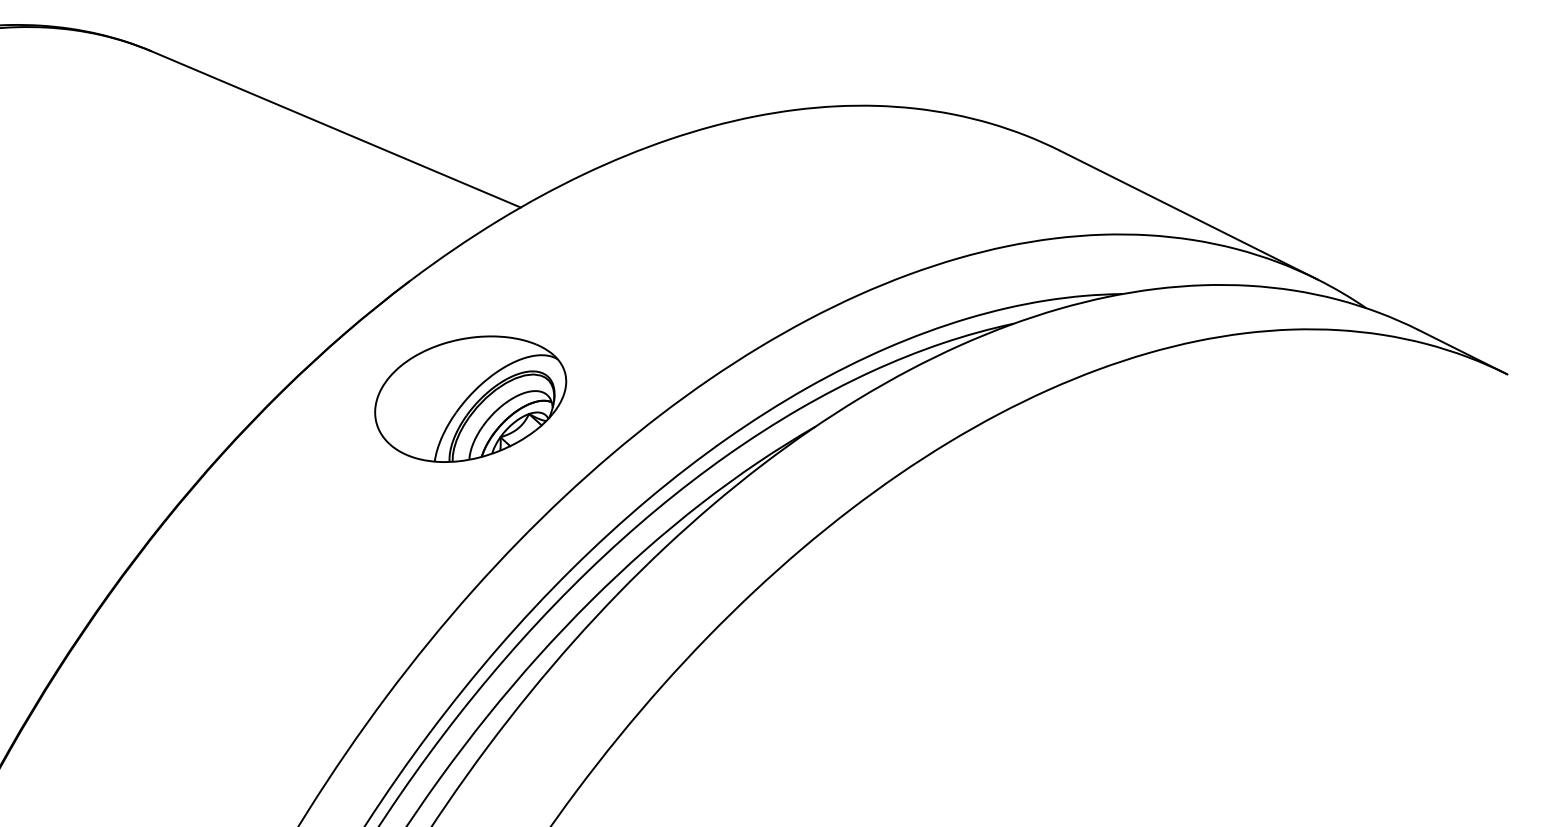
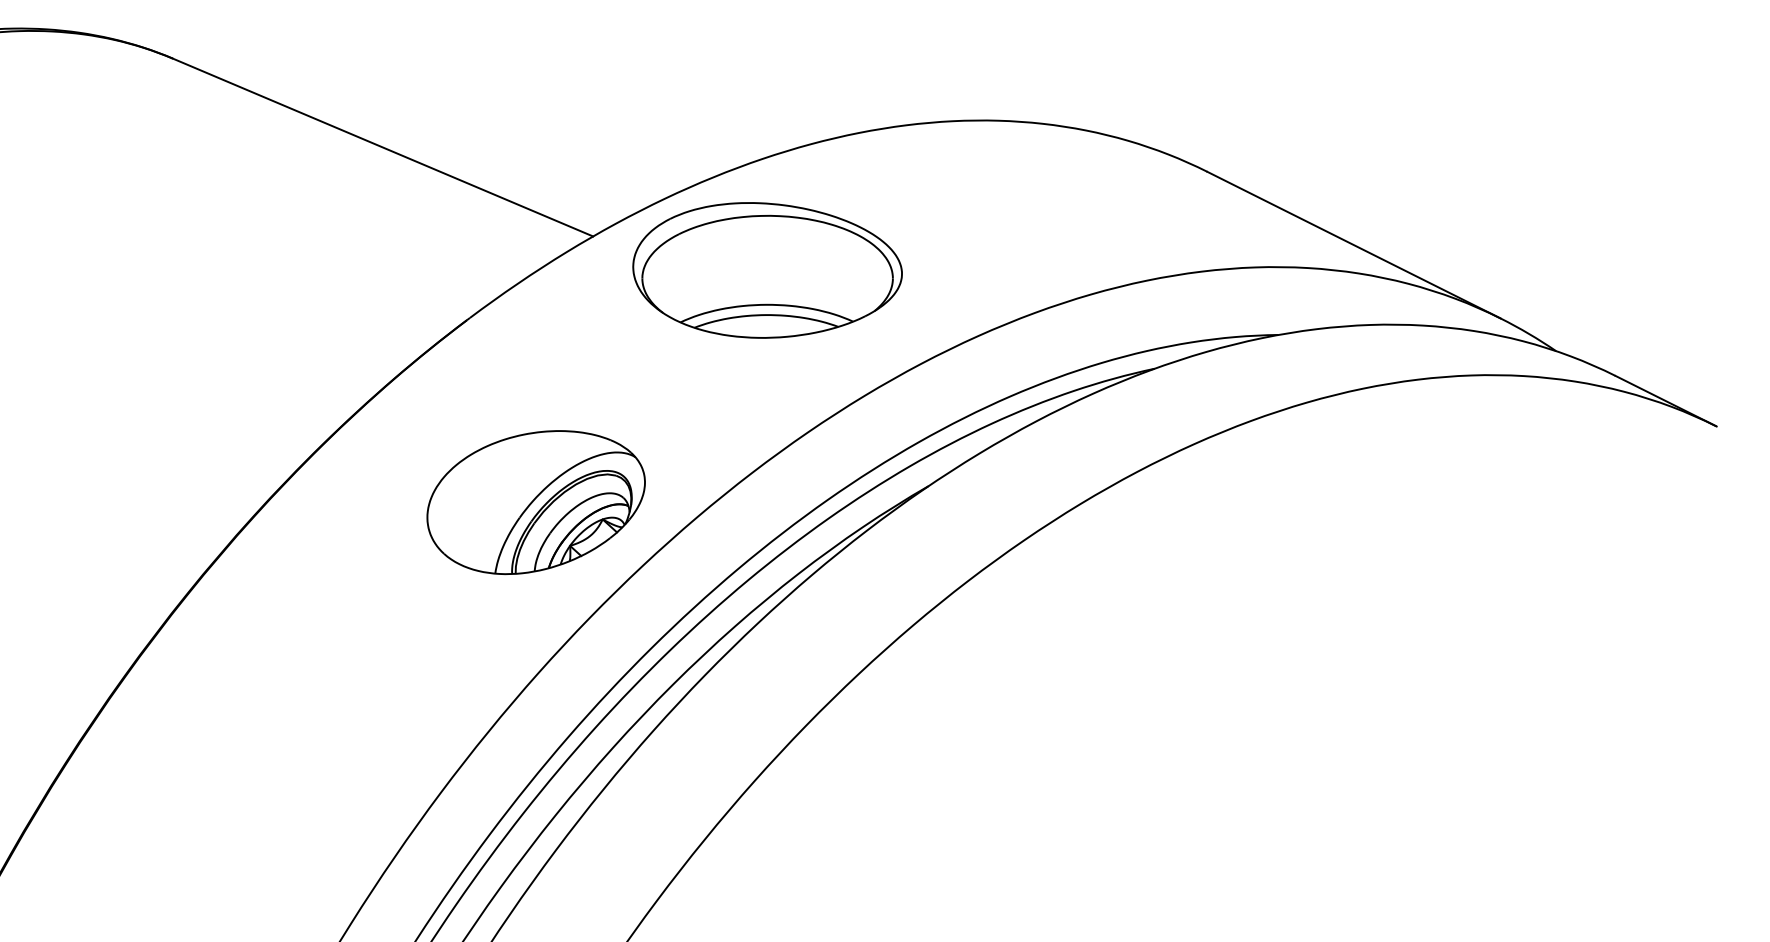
part: (673, 237) -> (767, 270), added
part: (470, 398) -> (535, 501), moved

